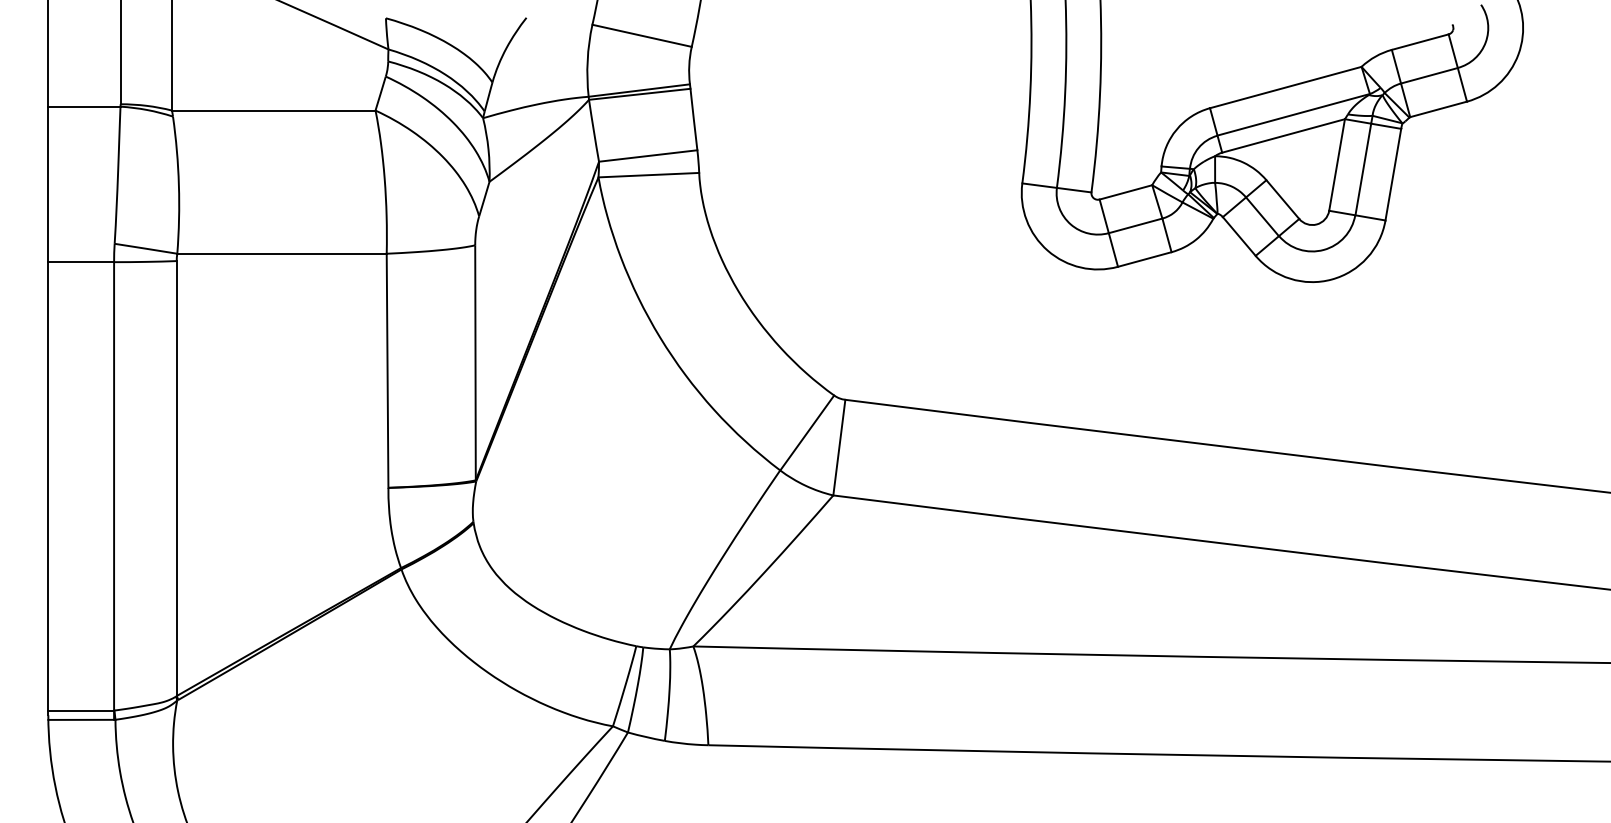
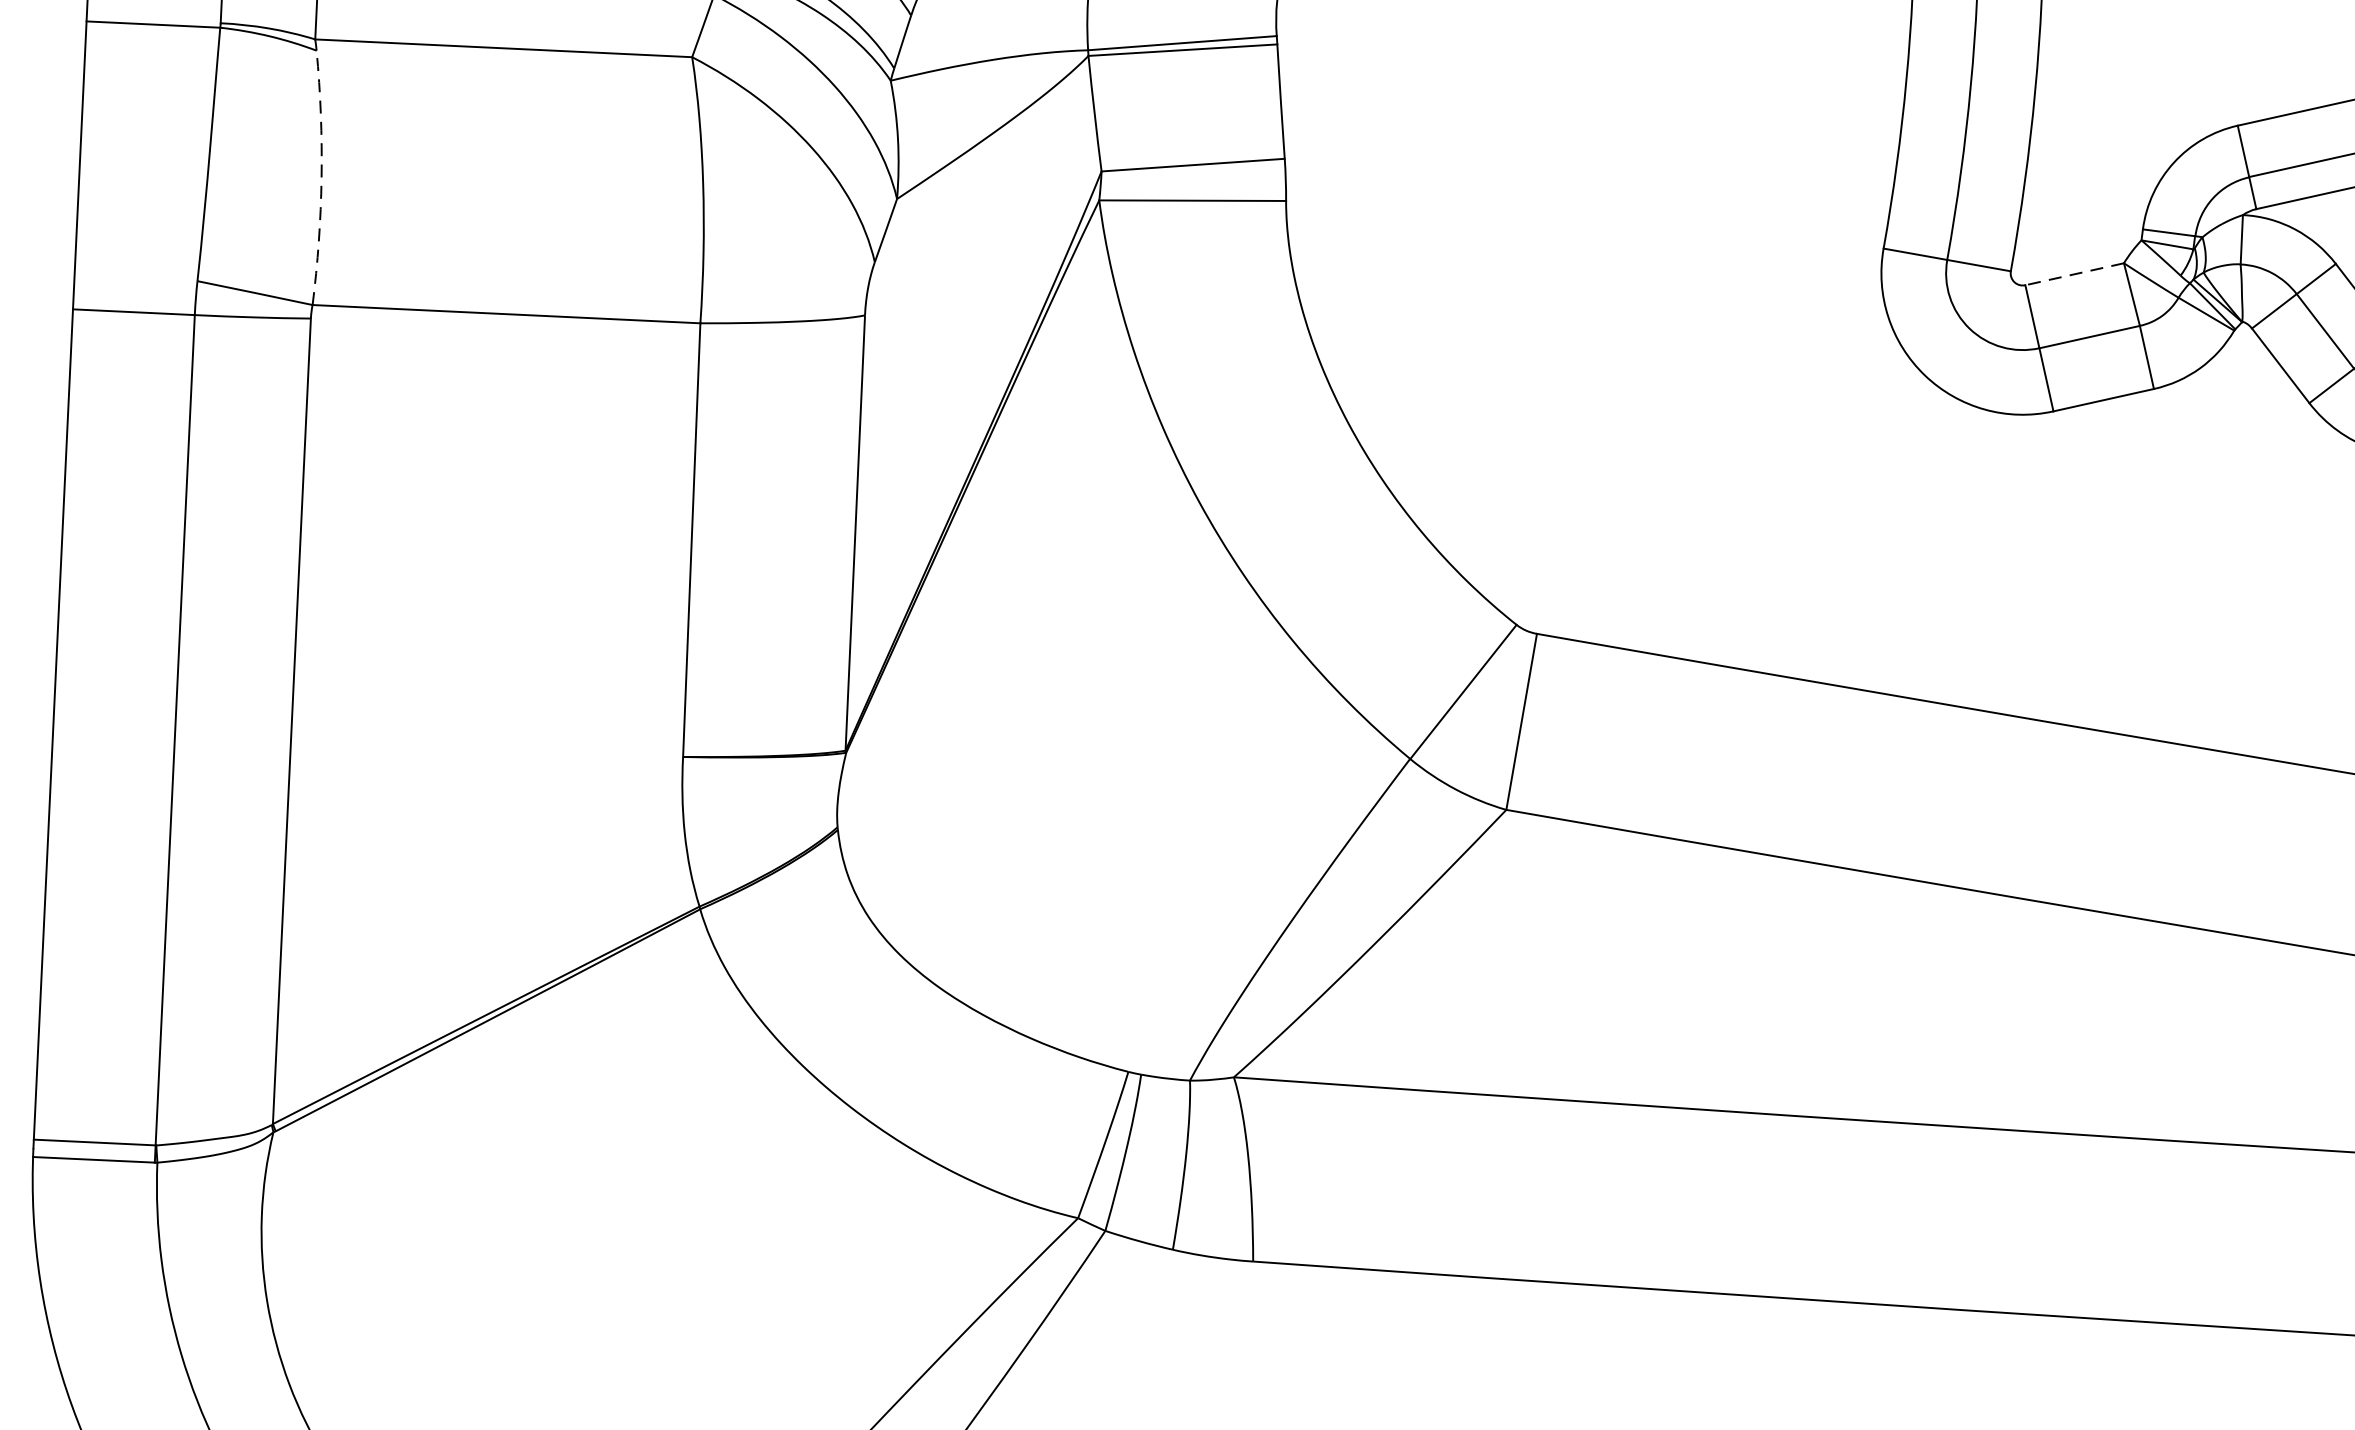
arc: (178, 185) -> (320, 178), solid -> dashed
line: (1125, 192) -> (2073, 274), solid -> dashed

